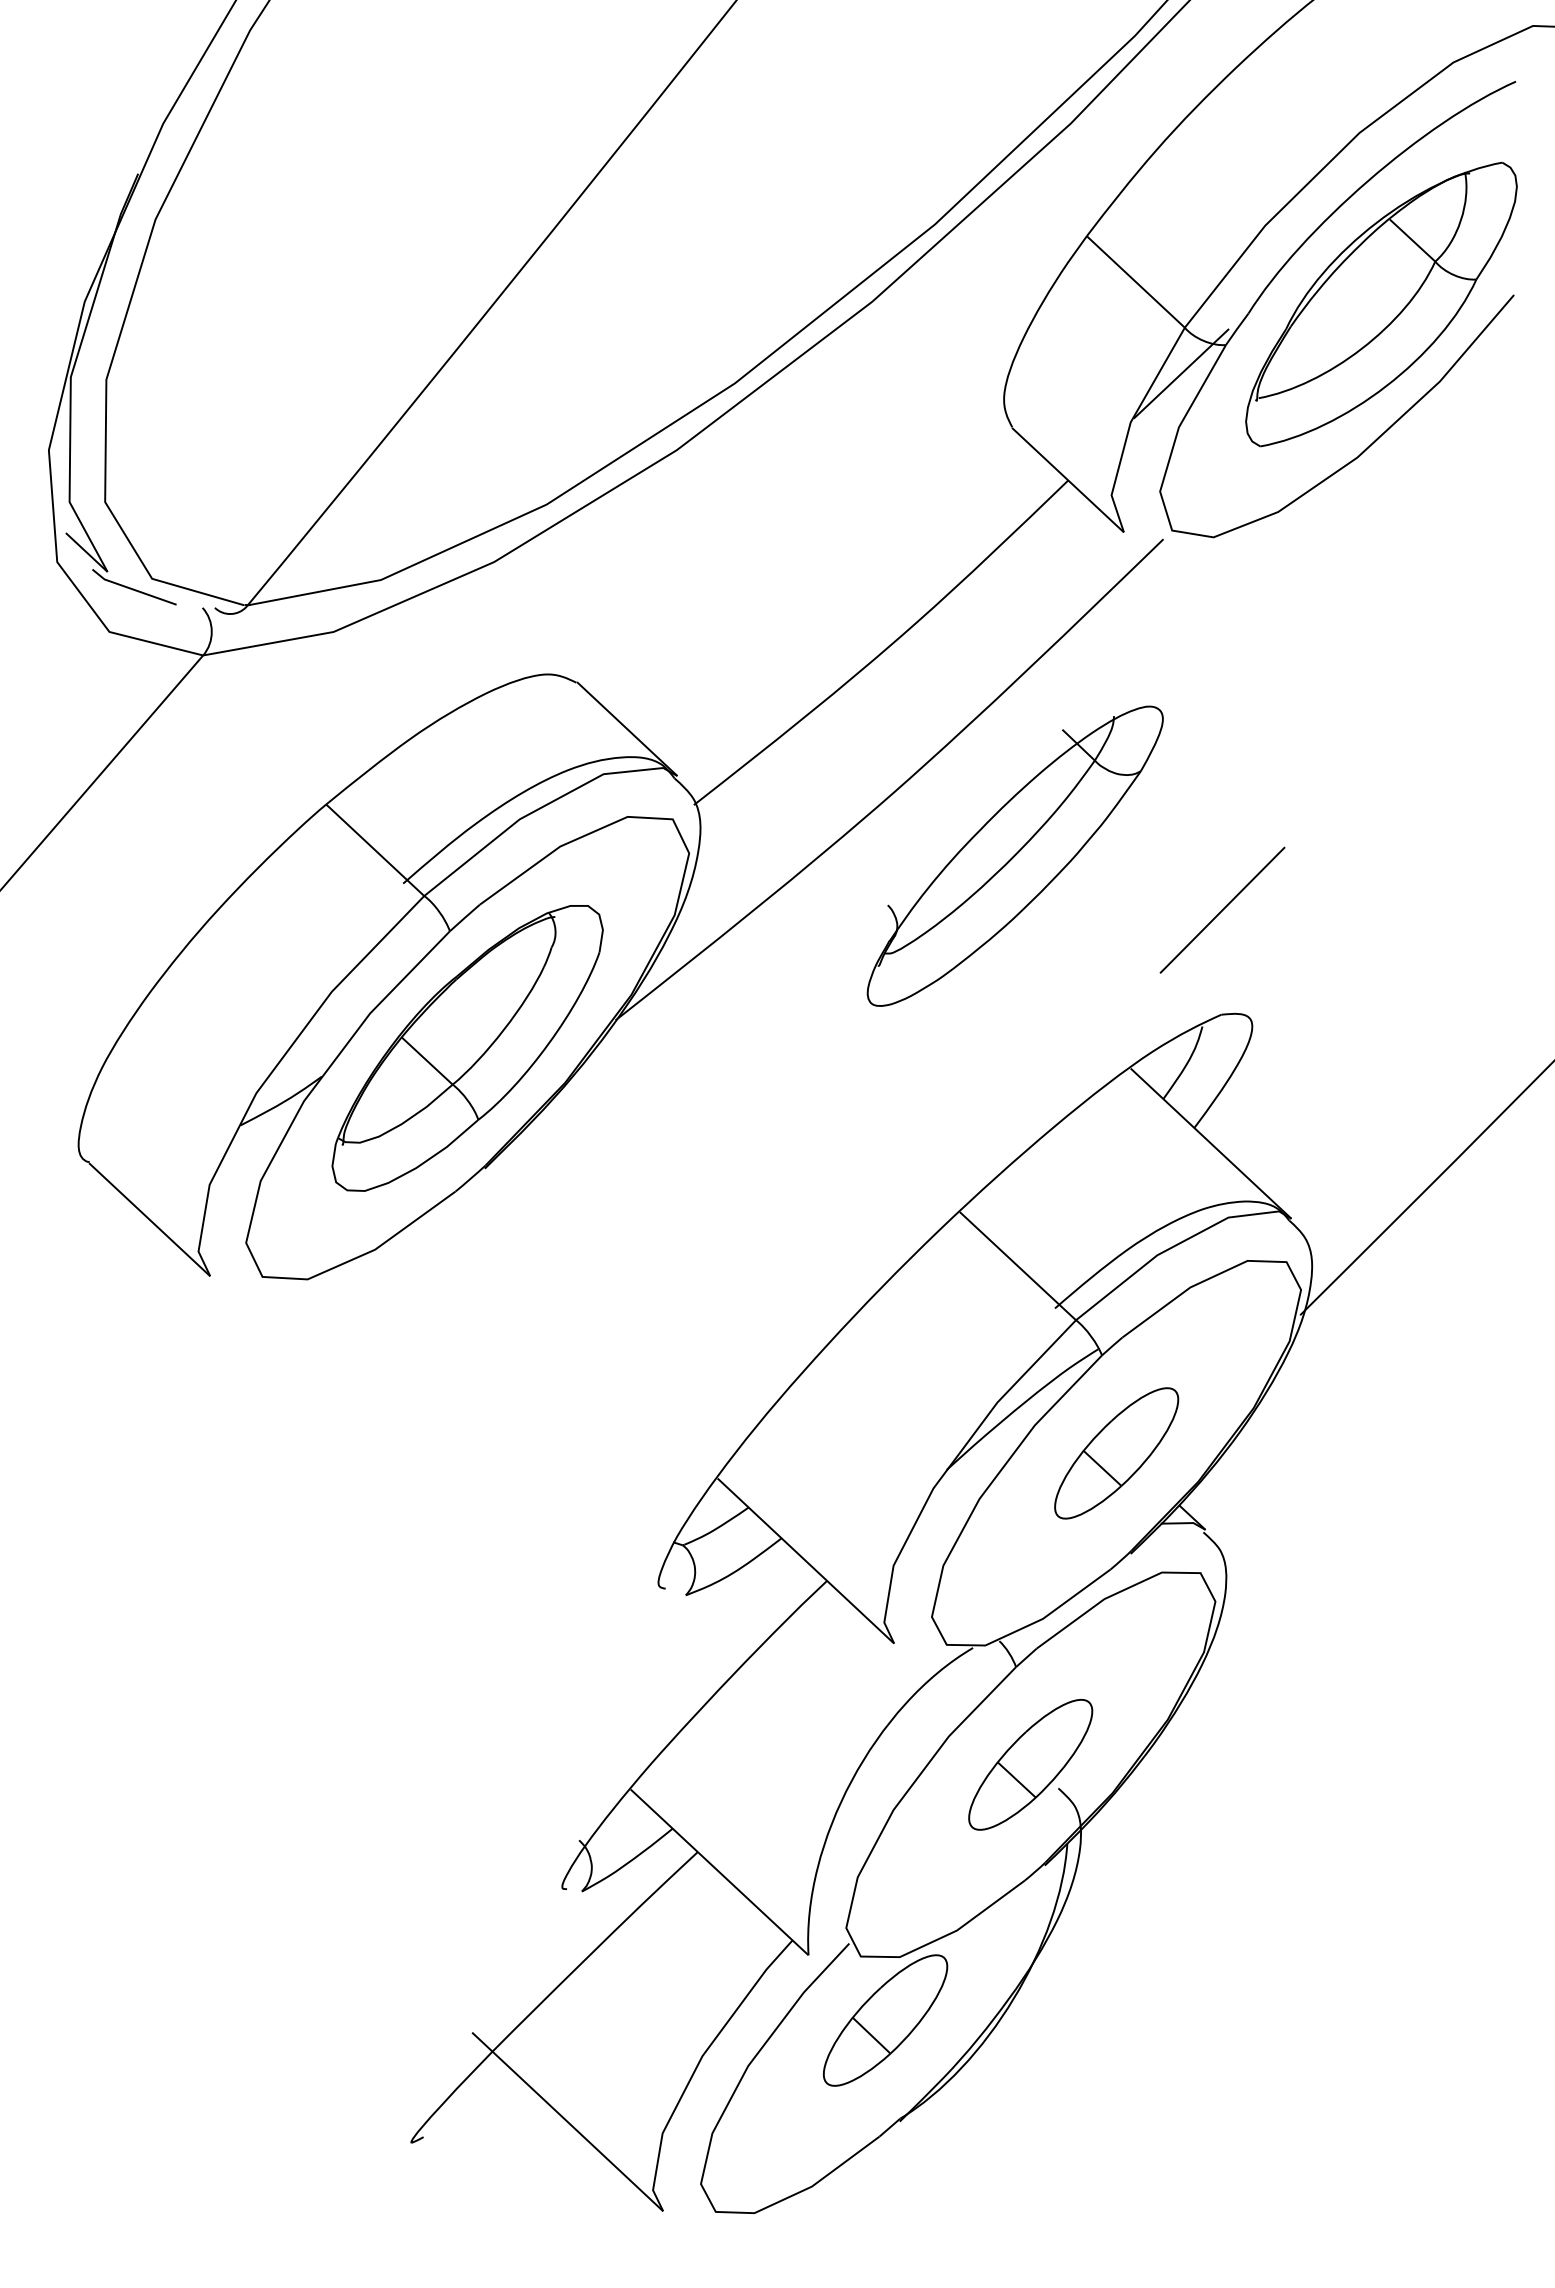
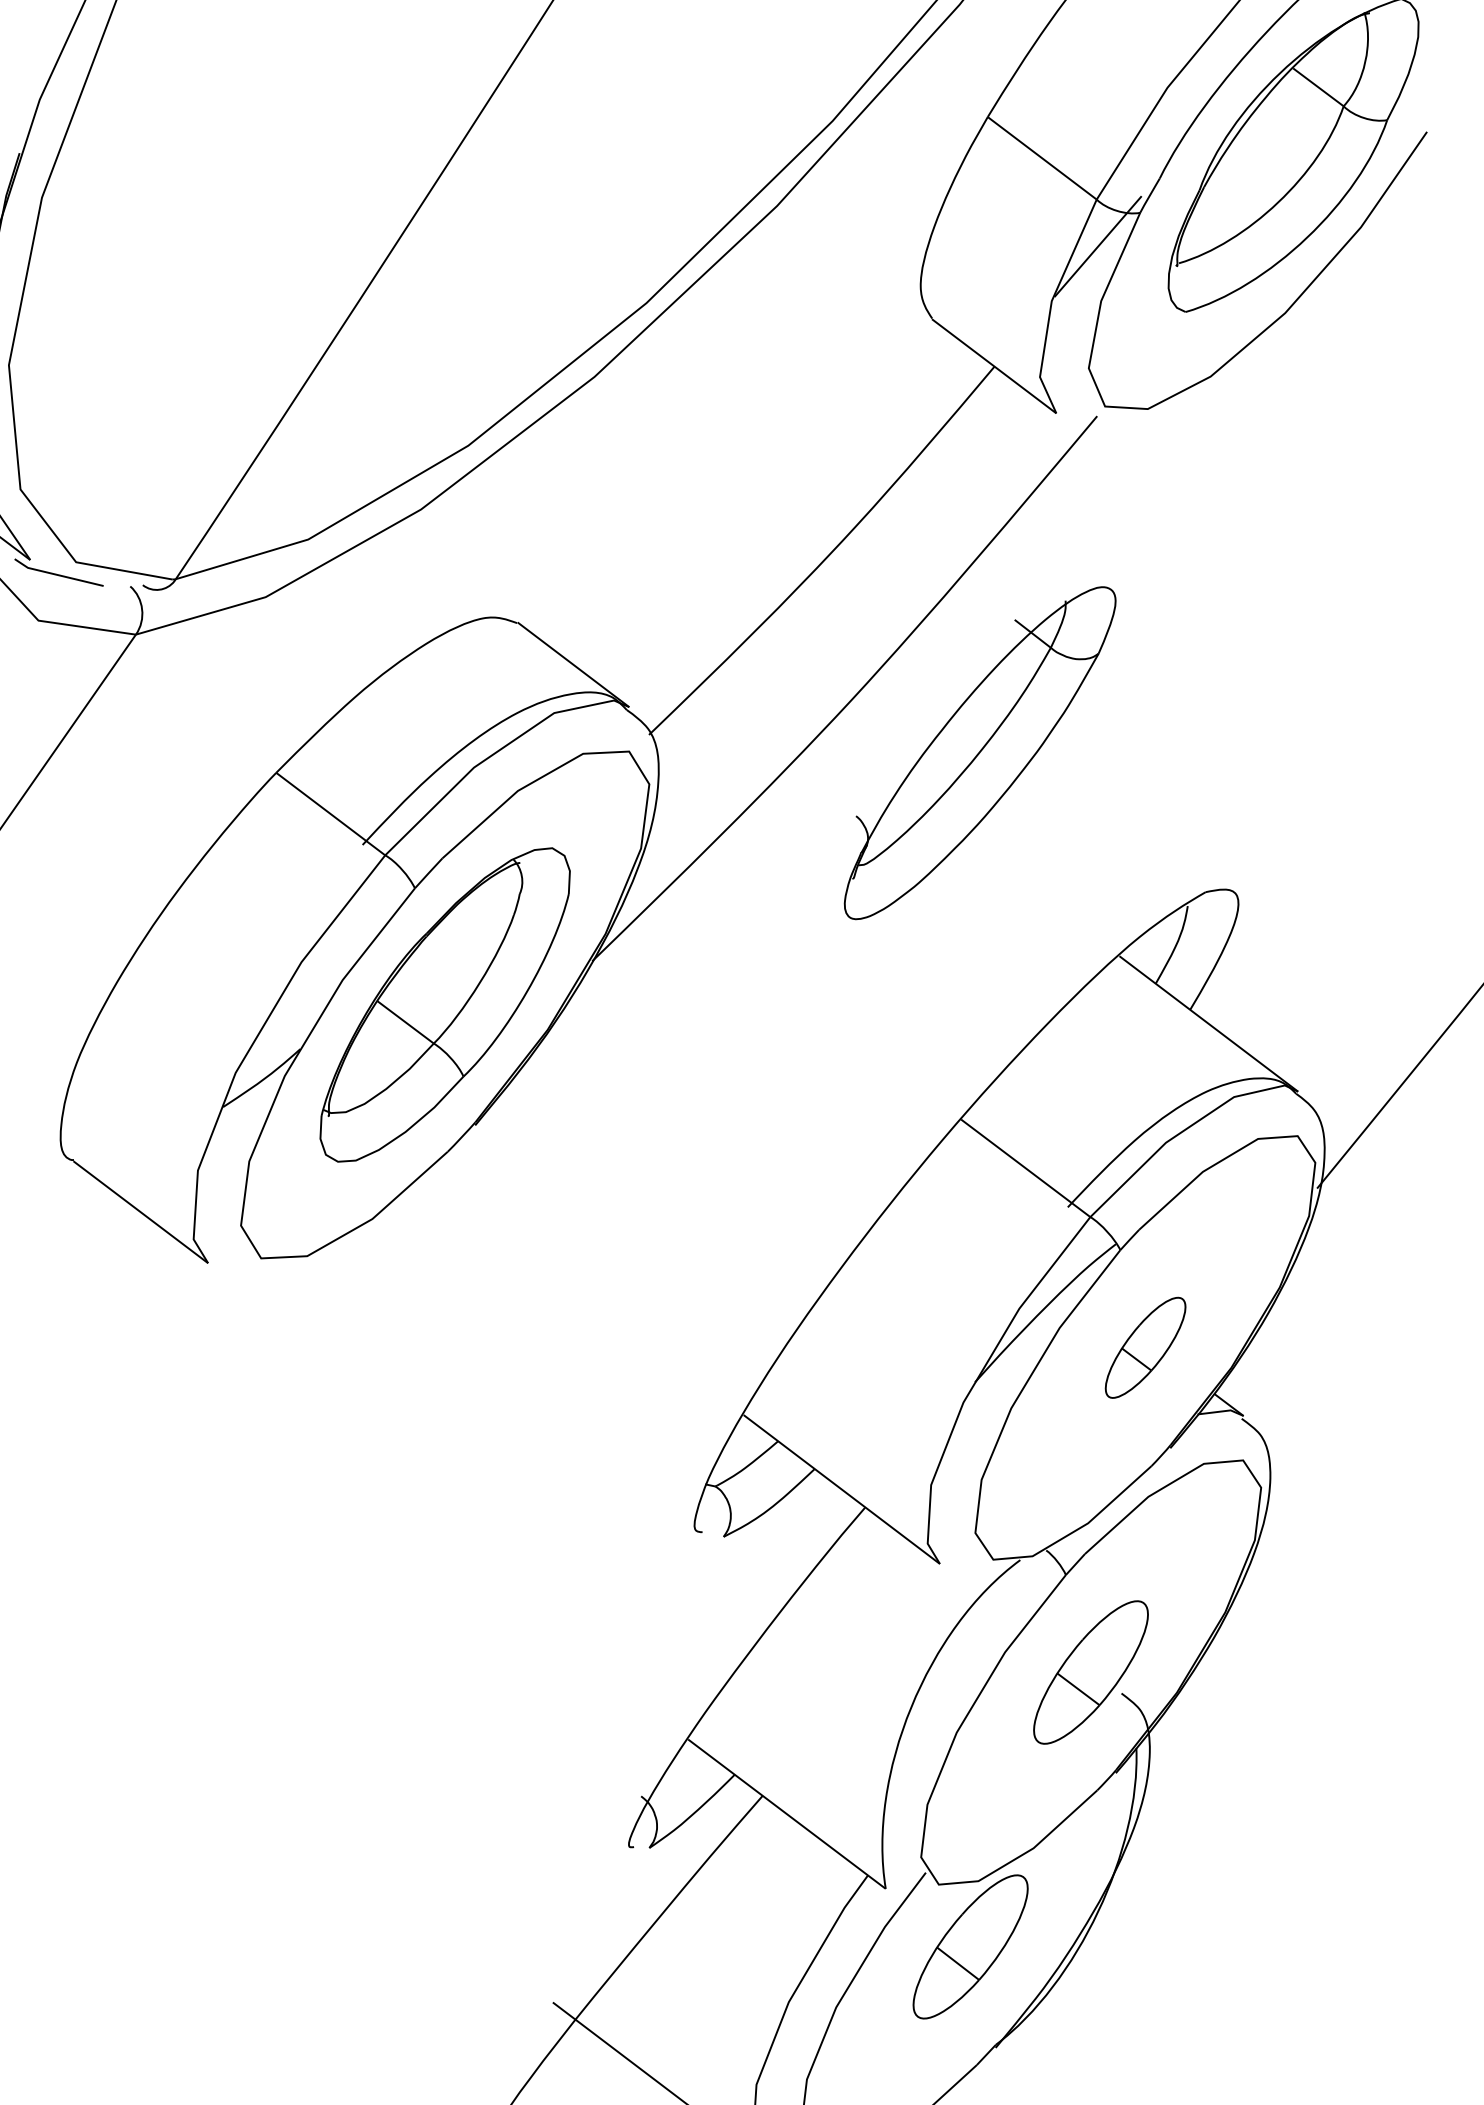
line: (1222, 909) -> (1195, 785), removed
part: (1116, 1453) -> (1145, 1347), size x0.7

